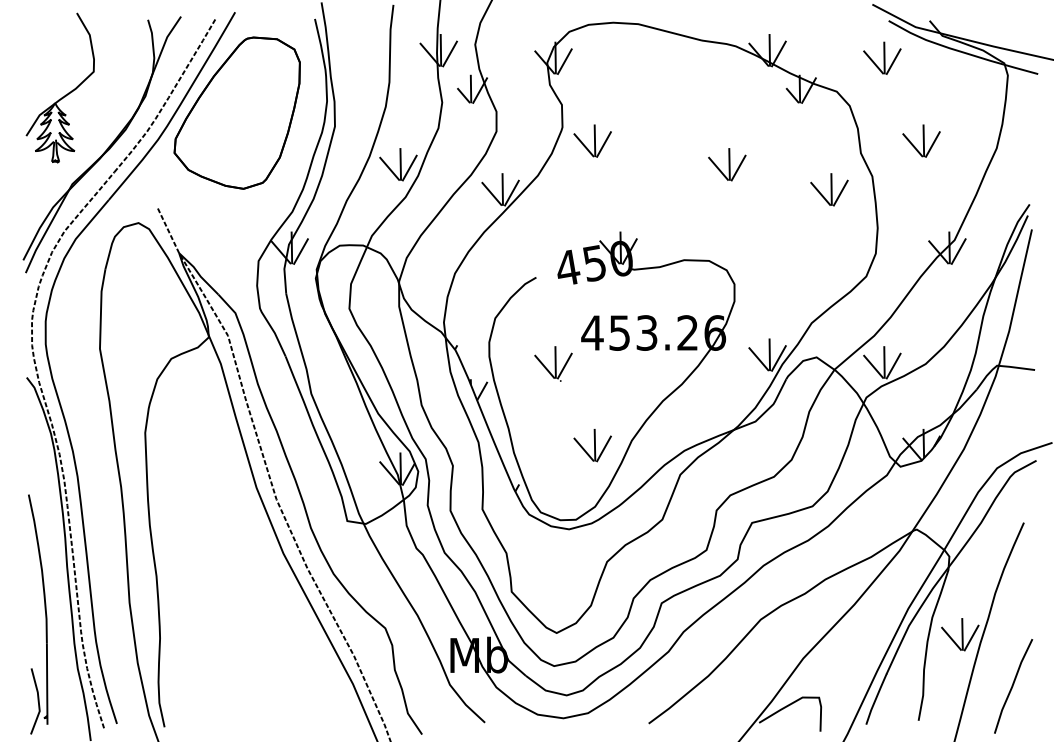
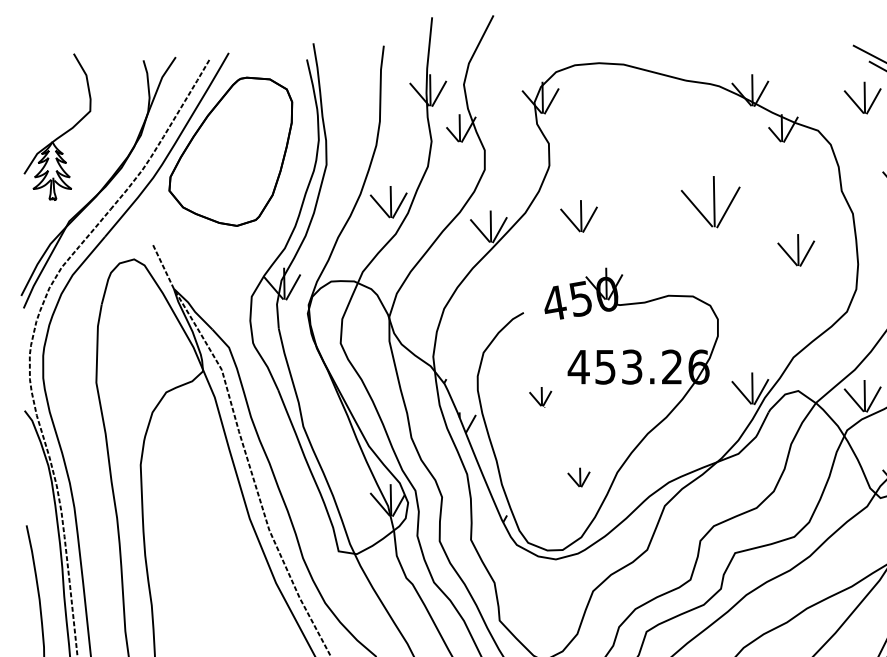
part: (592, 140) -> (578, 215), moved
part: (727, 164) -> (711, 202), size x1.6
part: (829, 189) -> (796, 250), moved
part: (553, 363) -> (540, 396), size x0.6
part: (592, 445) -> (578, 477), size x0.6

